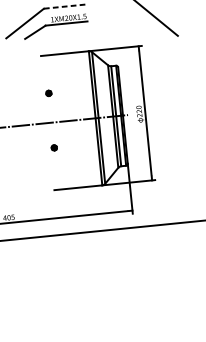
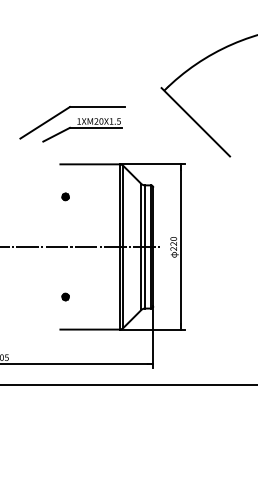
line: (66, 6) -> (97, 107), dashed -> solid
part: (48, 93) -> (65, 196), moved
part: (54, 147) -> (65, 296), moved

